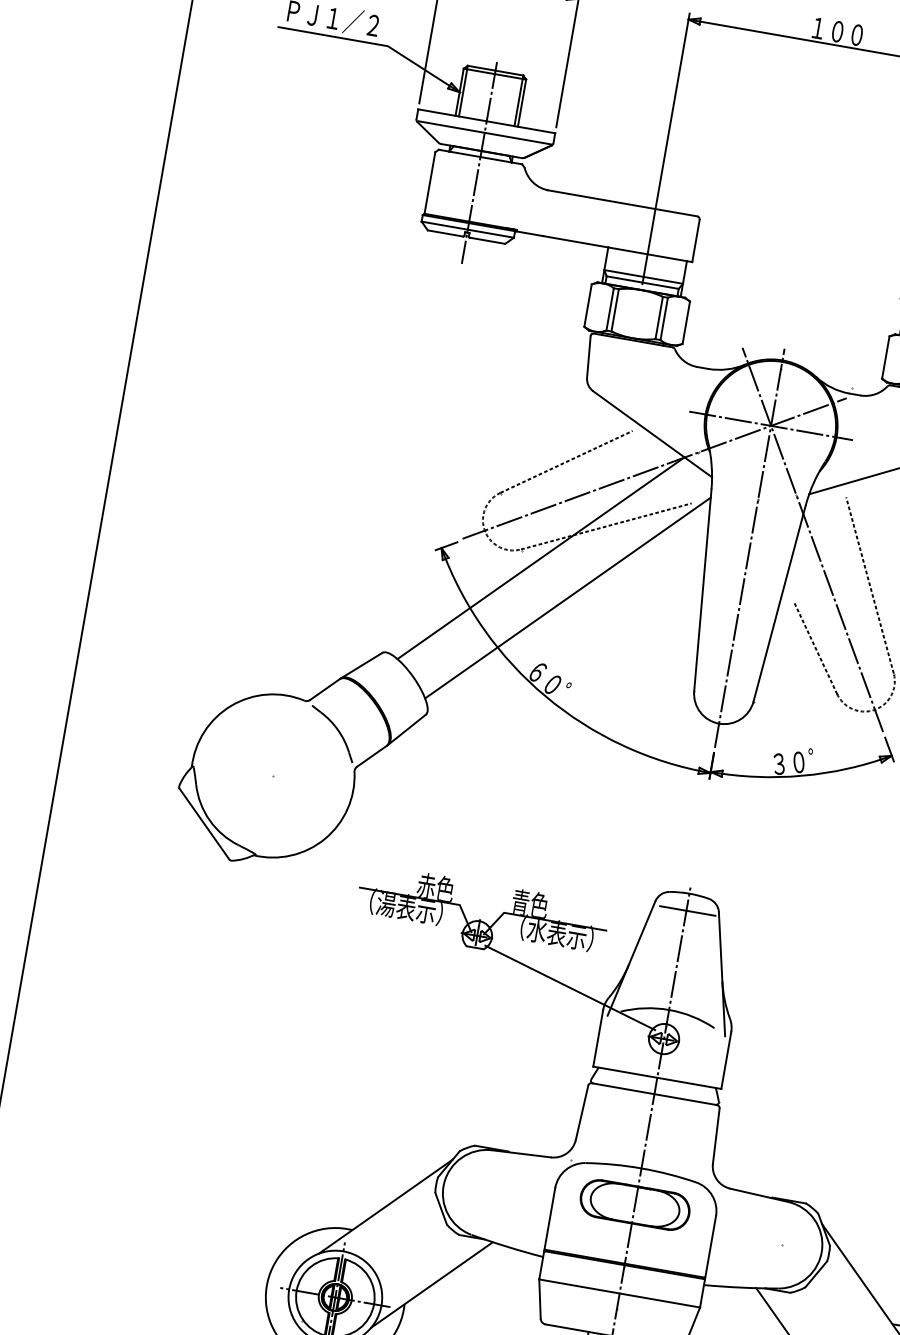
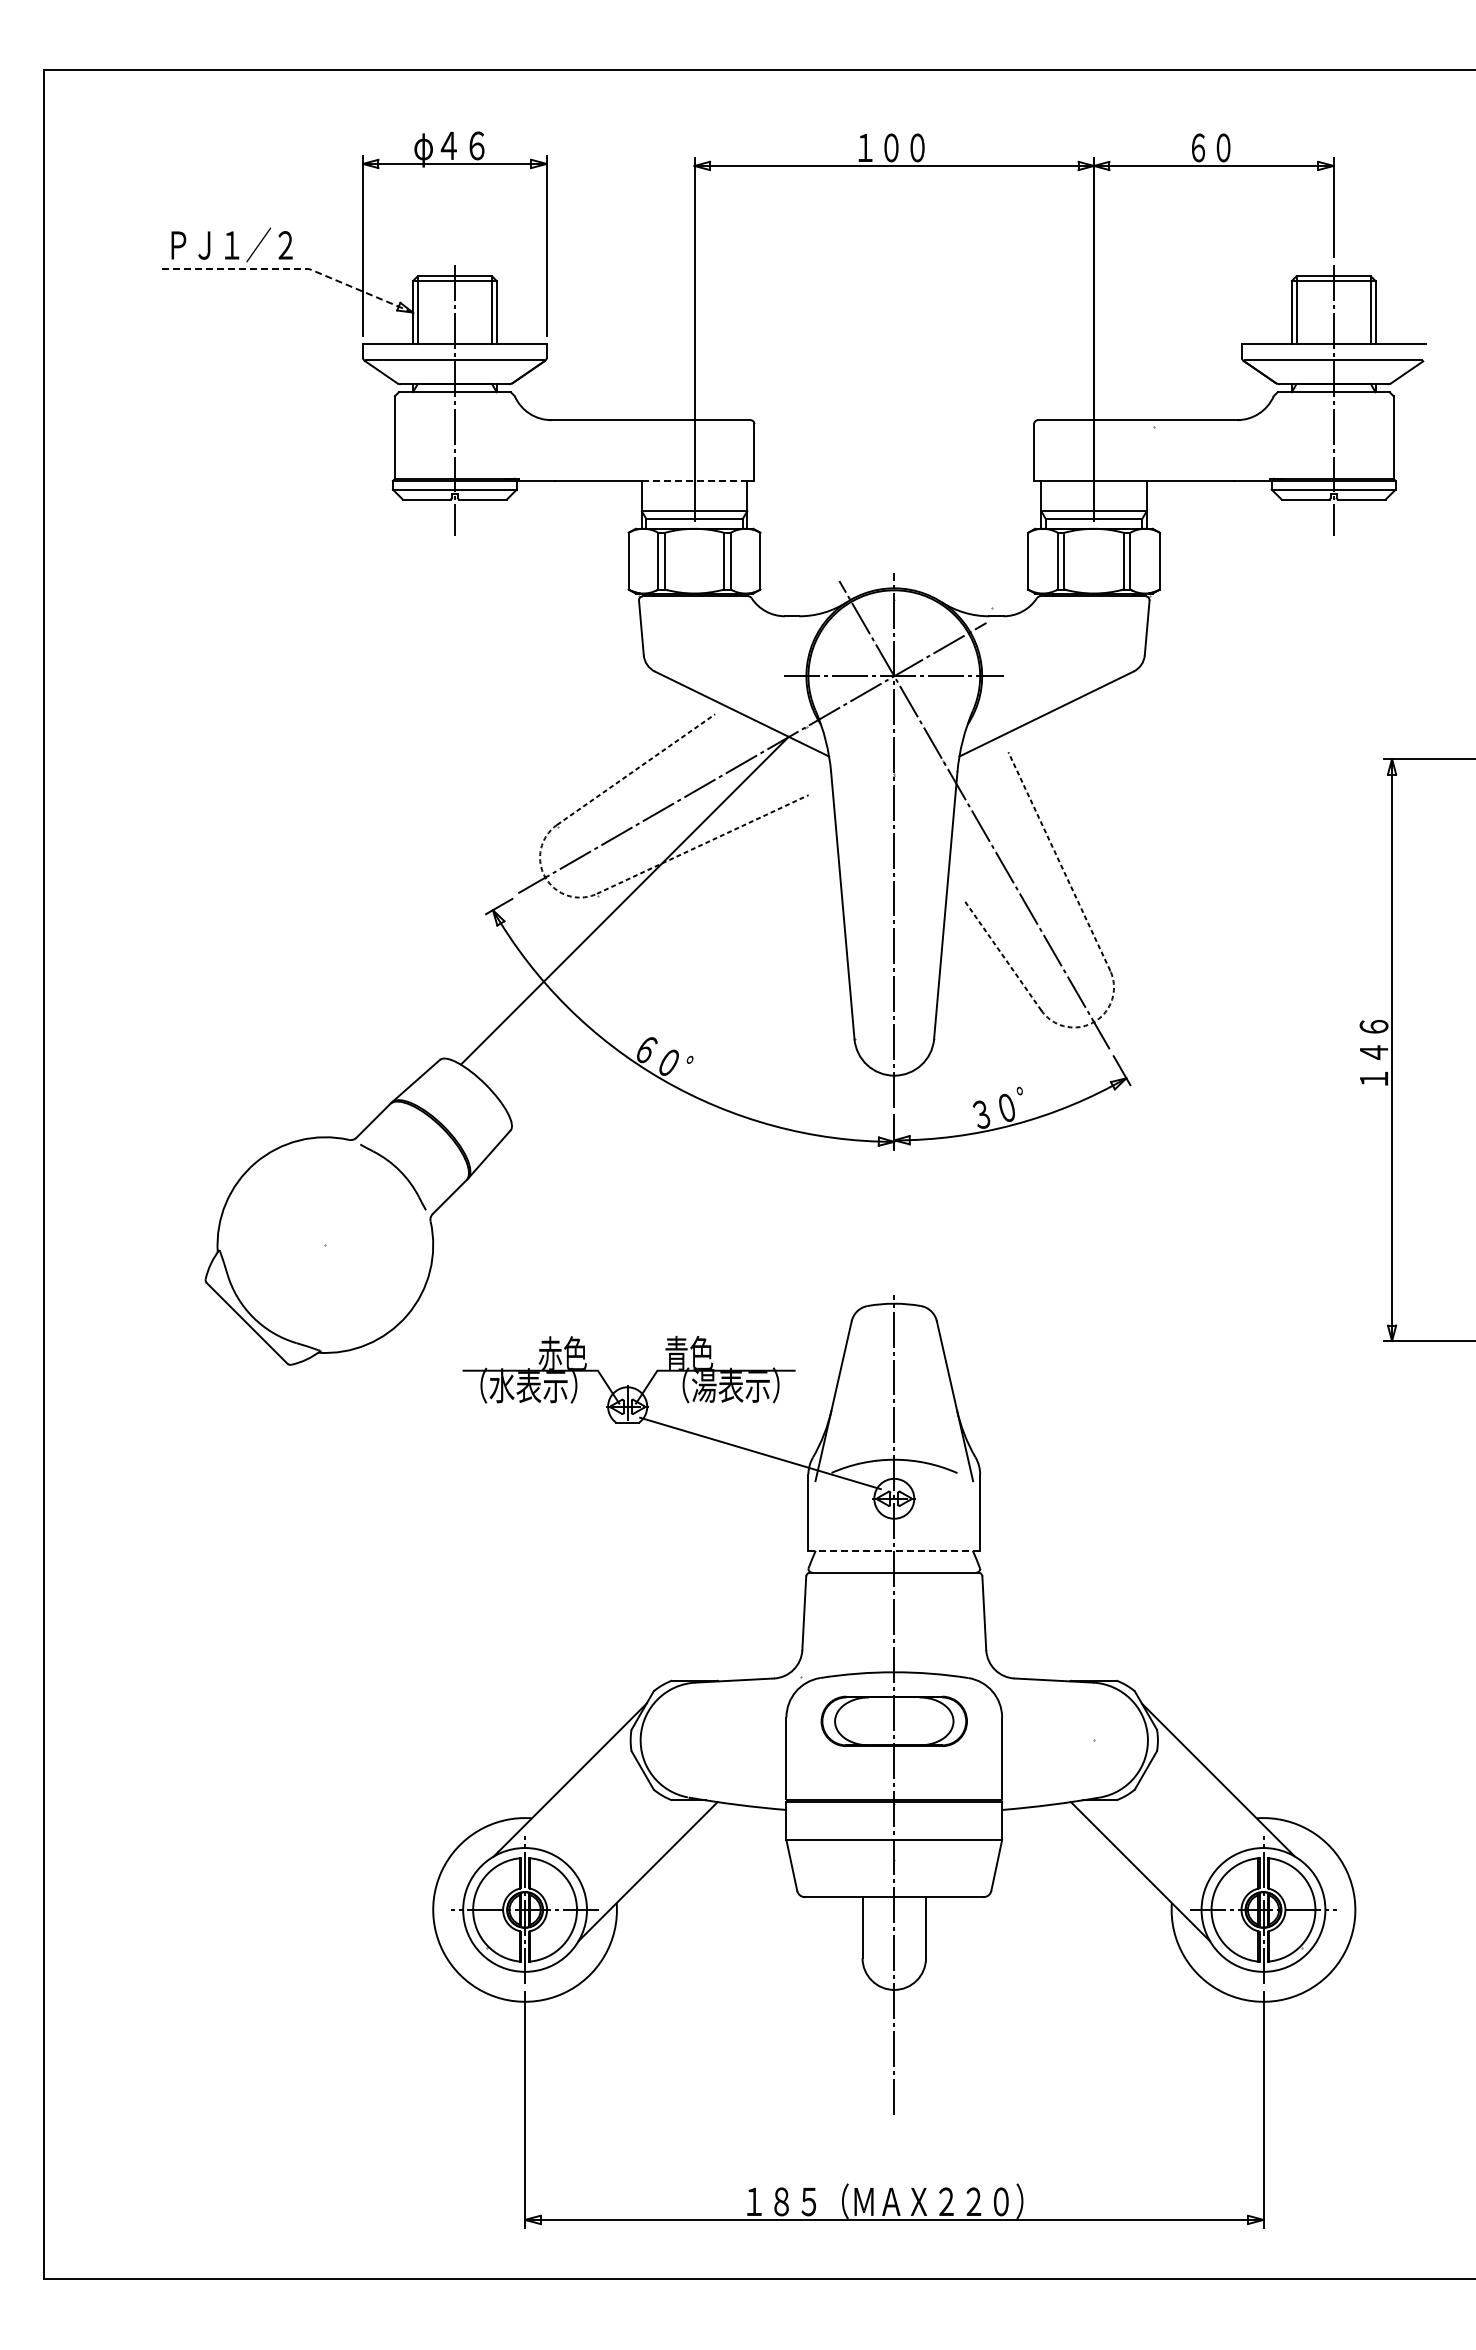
line: (374, 43) -> (291, 268), solid -> dashed
line: (647, 254) -> (694, 480), solid -> dashed
line: (567, 598) -> (668, 946), removed
text: (386, 903) -> (501, 1385), （湯表示） -> （水表示）
line: (687, 910) -> (895, 1326), removed
text: (537, 929) -> (704, 1385), （水表示） -> （湯表示）
line: (657, 1077) -> (894, 1550), solid -> dashed

